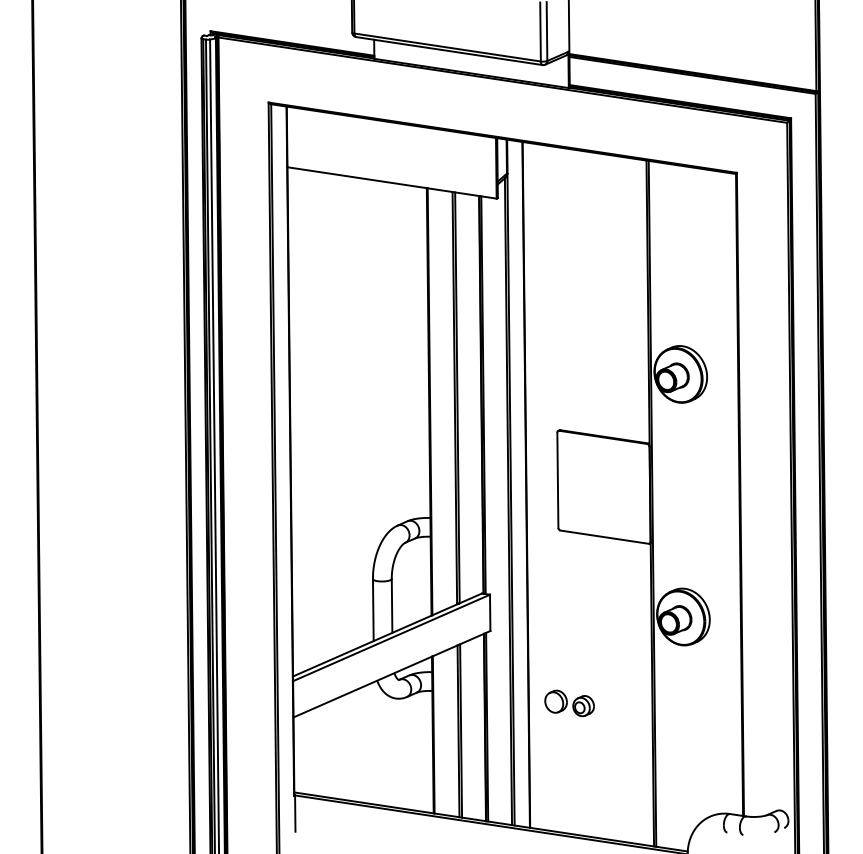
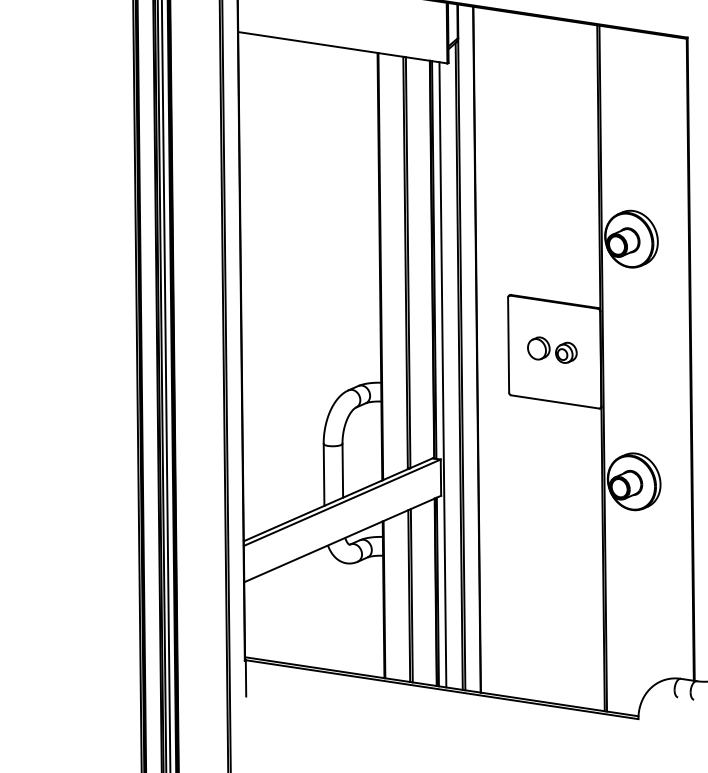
line: (491, 509) -> (442, 374), added
part: (569, 703) -> (552, 350), moved

